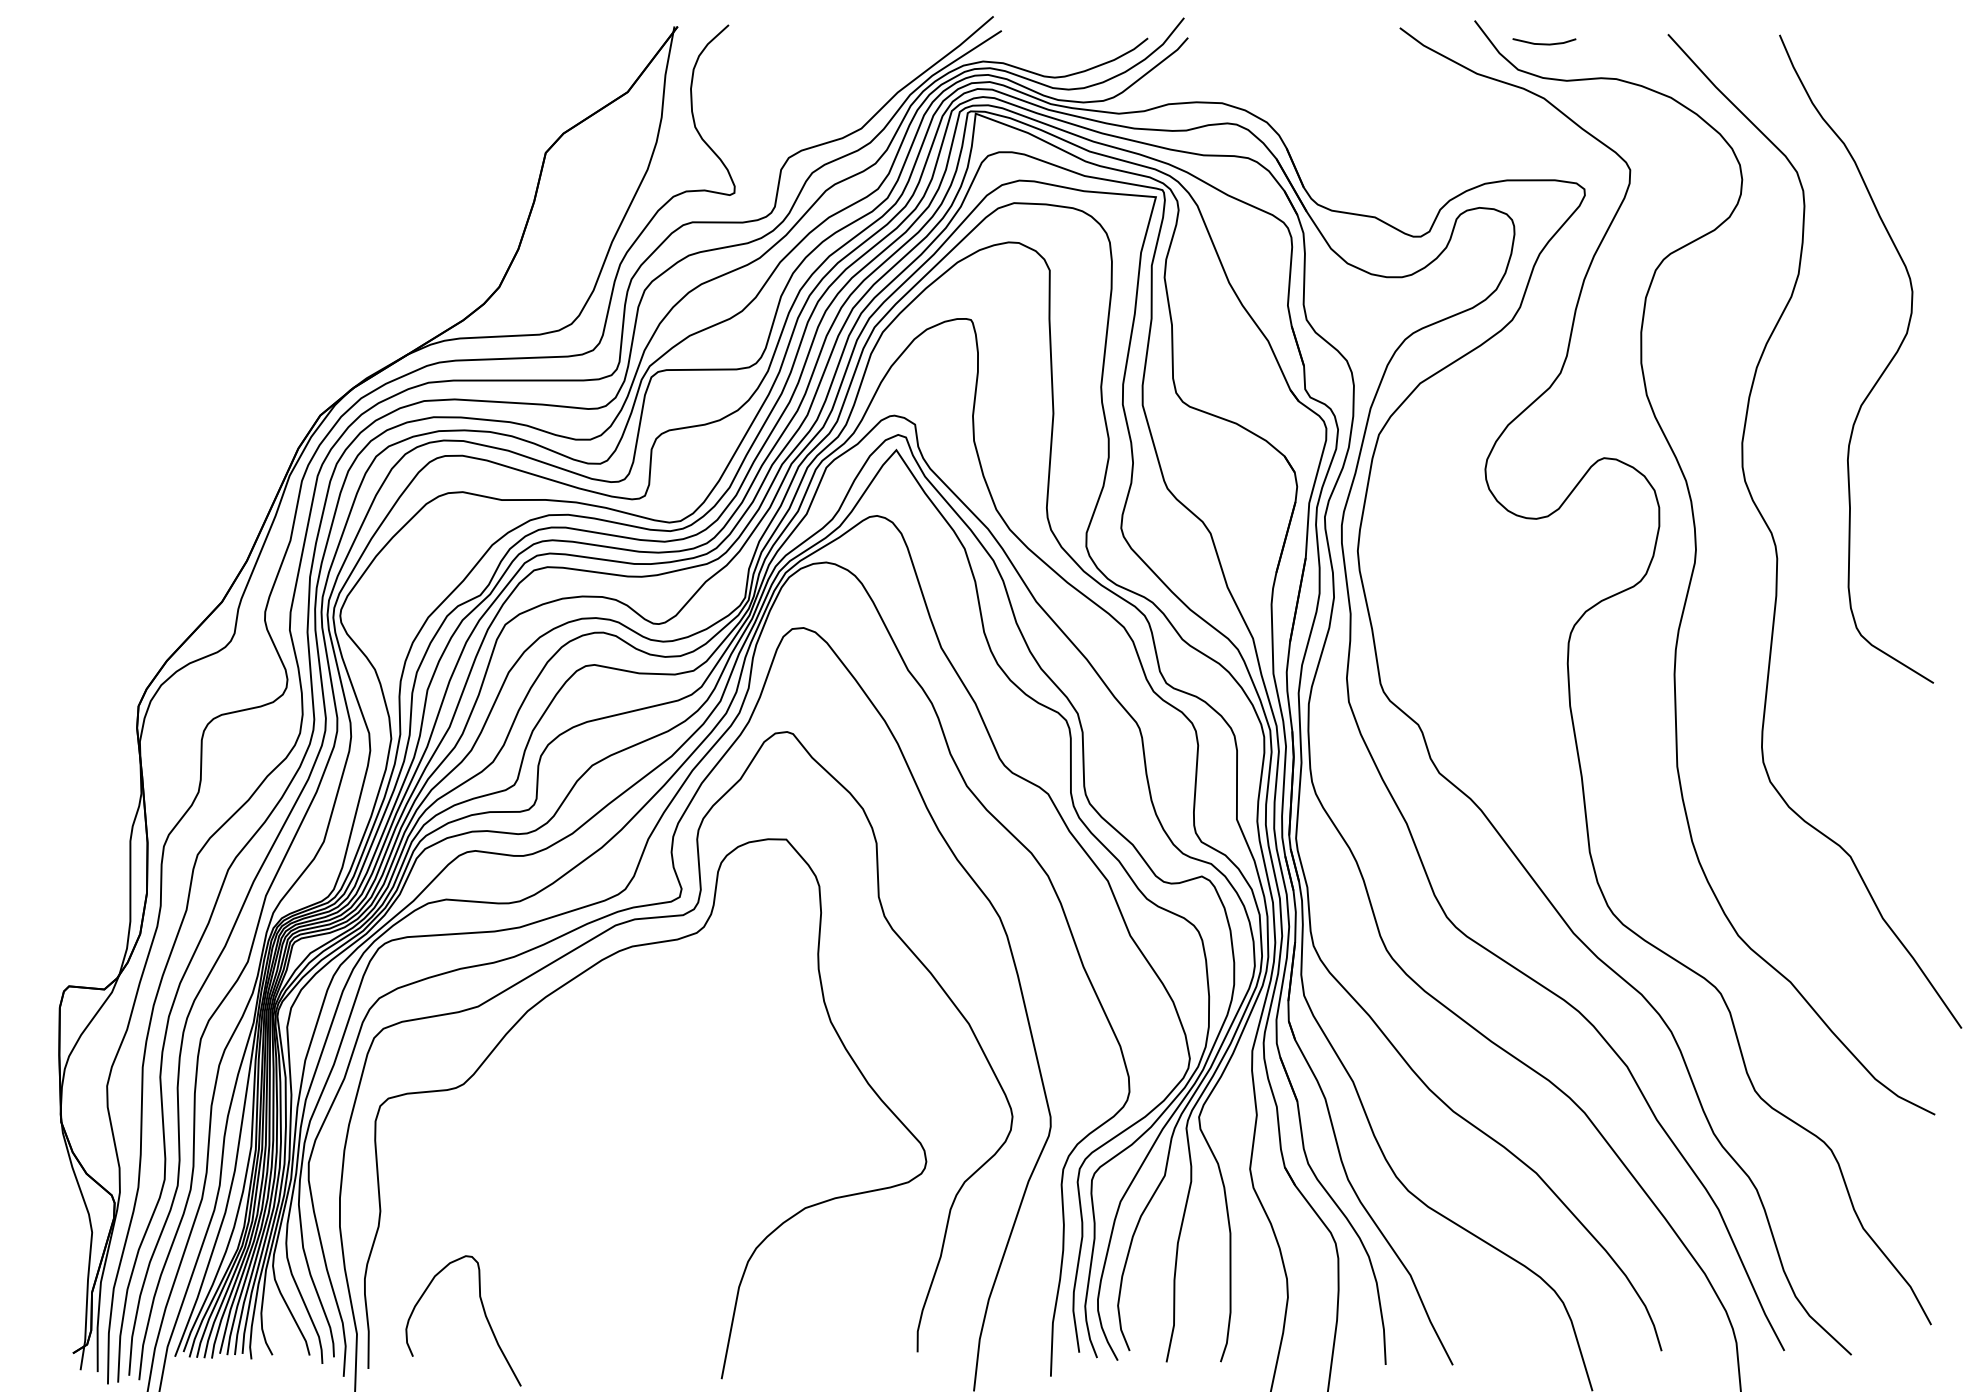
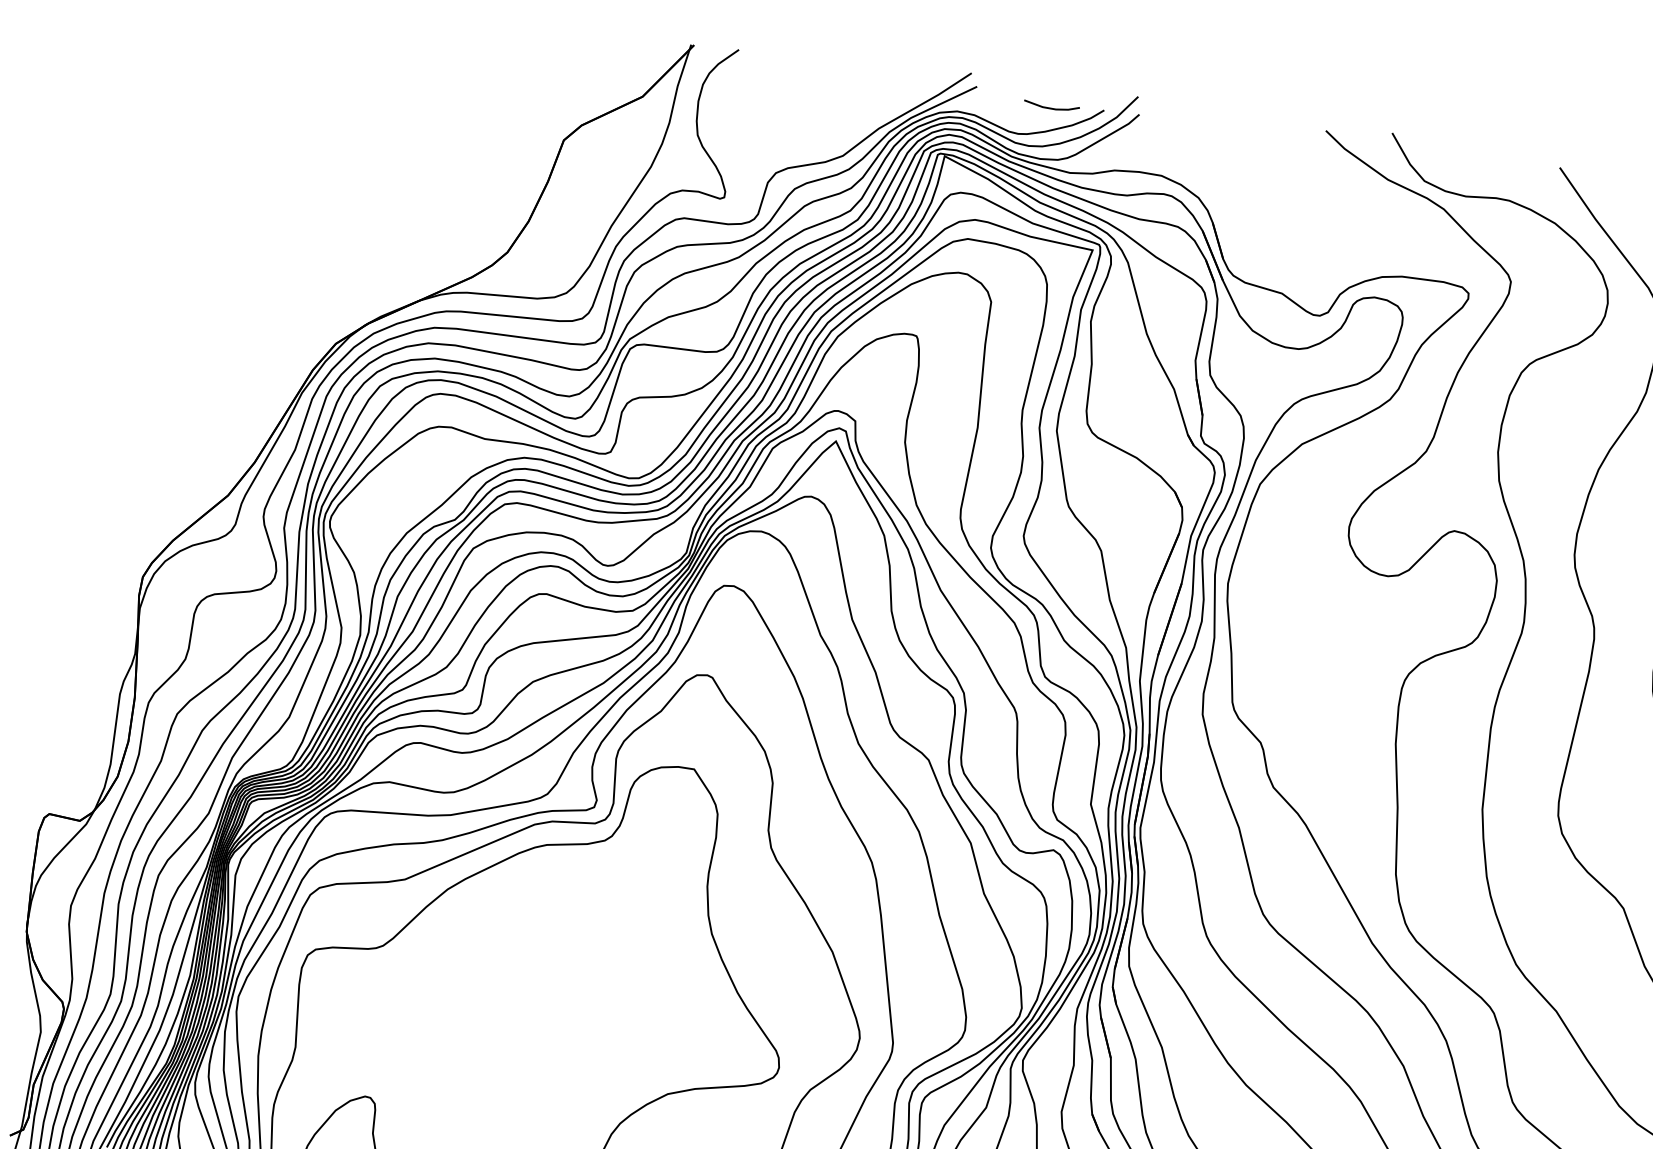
line: (1544, 43) -> (1051, 107), moved

